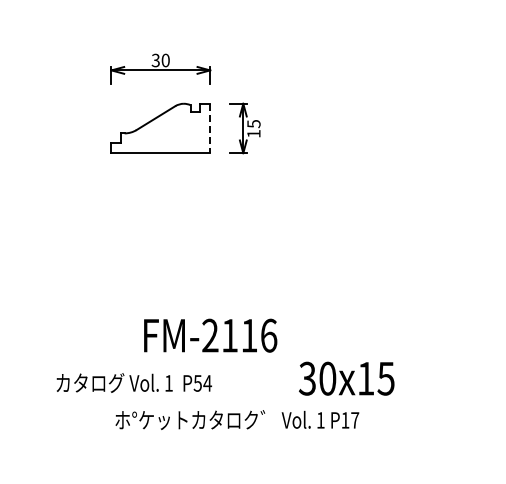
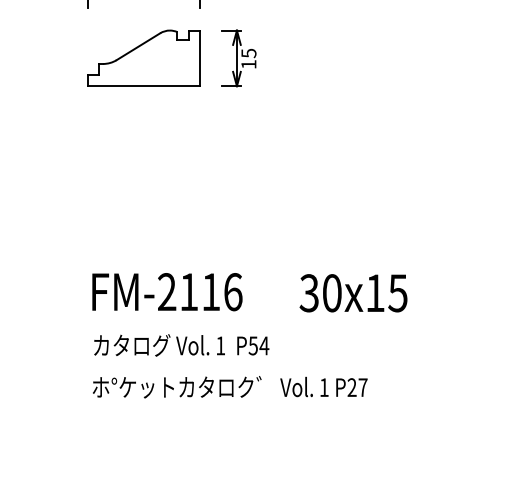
line: (210, 128) -> (199, 58), dashed -> solid
text: (210, 335) -> (167, 291), moved
text: (346, 378) -> (353, 292), moved
text: (133, 382) -> (180, 344), moved
text: (345, 420) -> (352, 387), P17 -> P27

